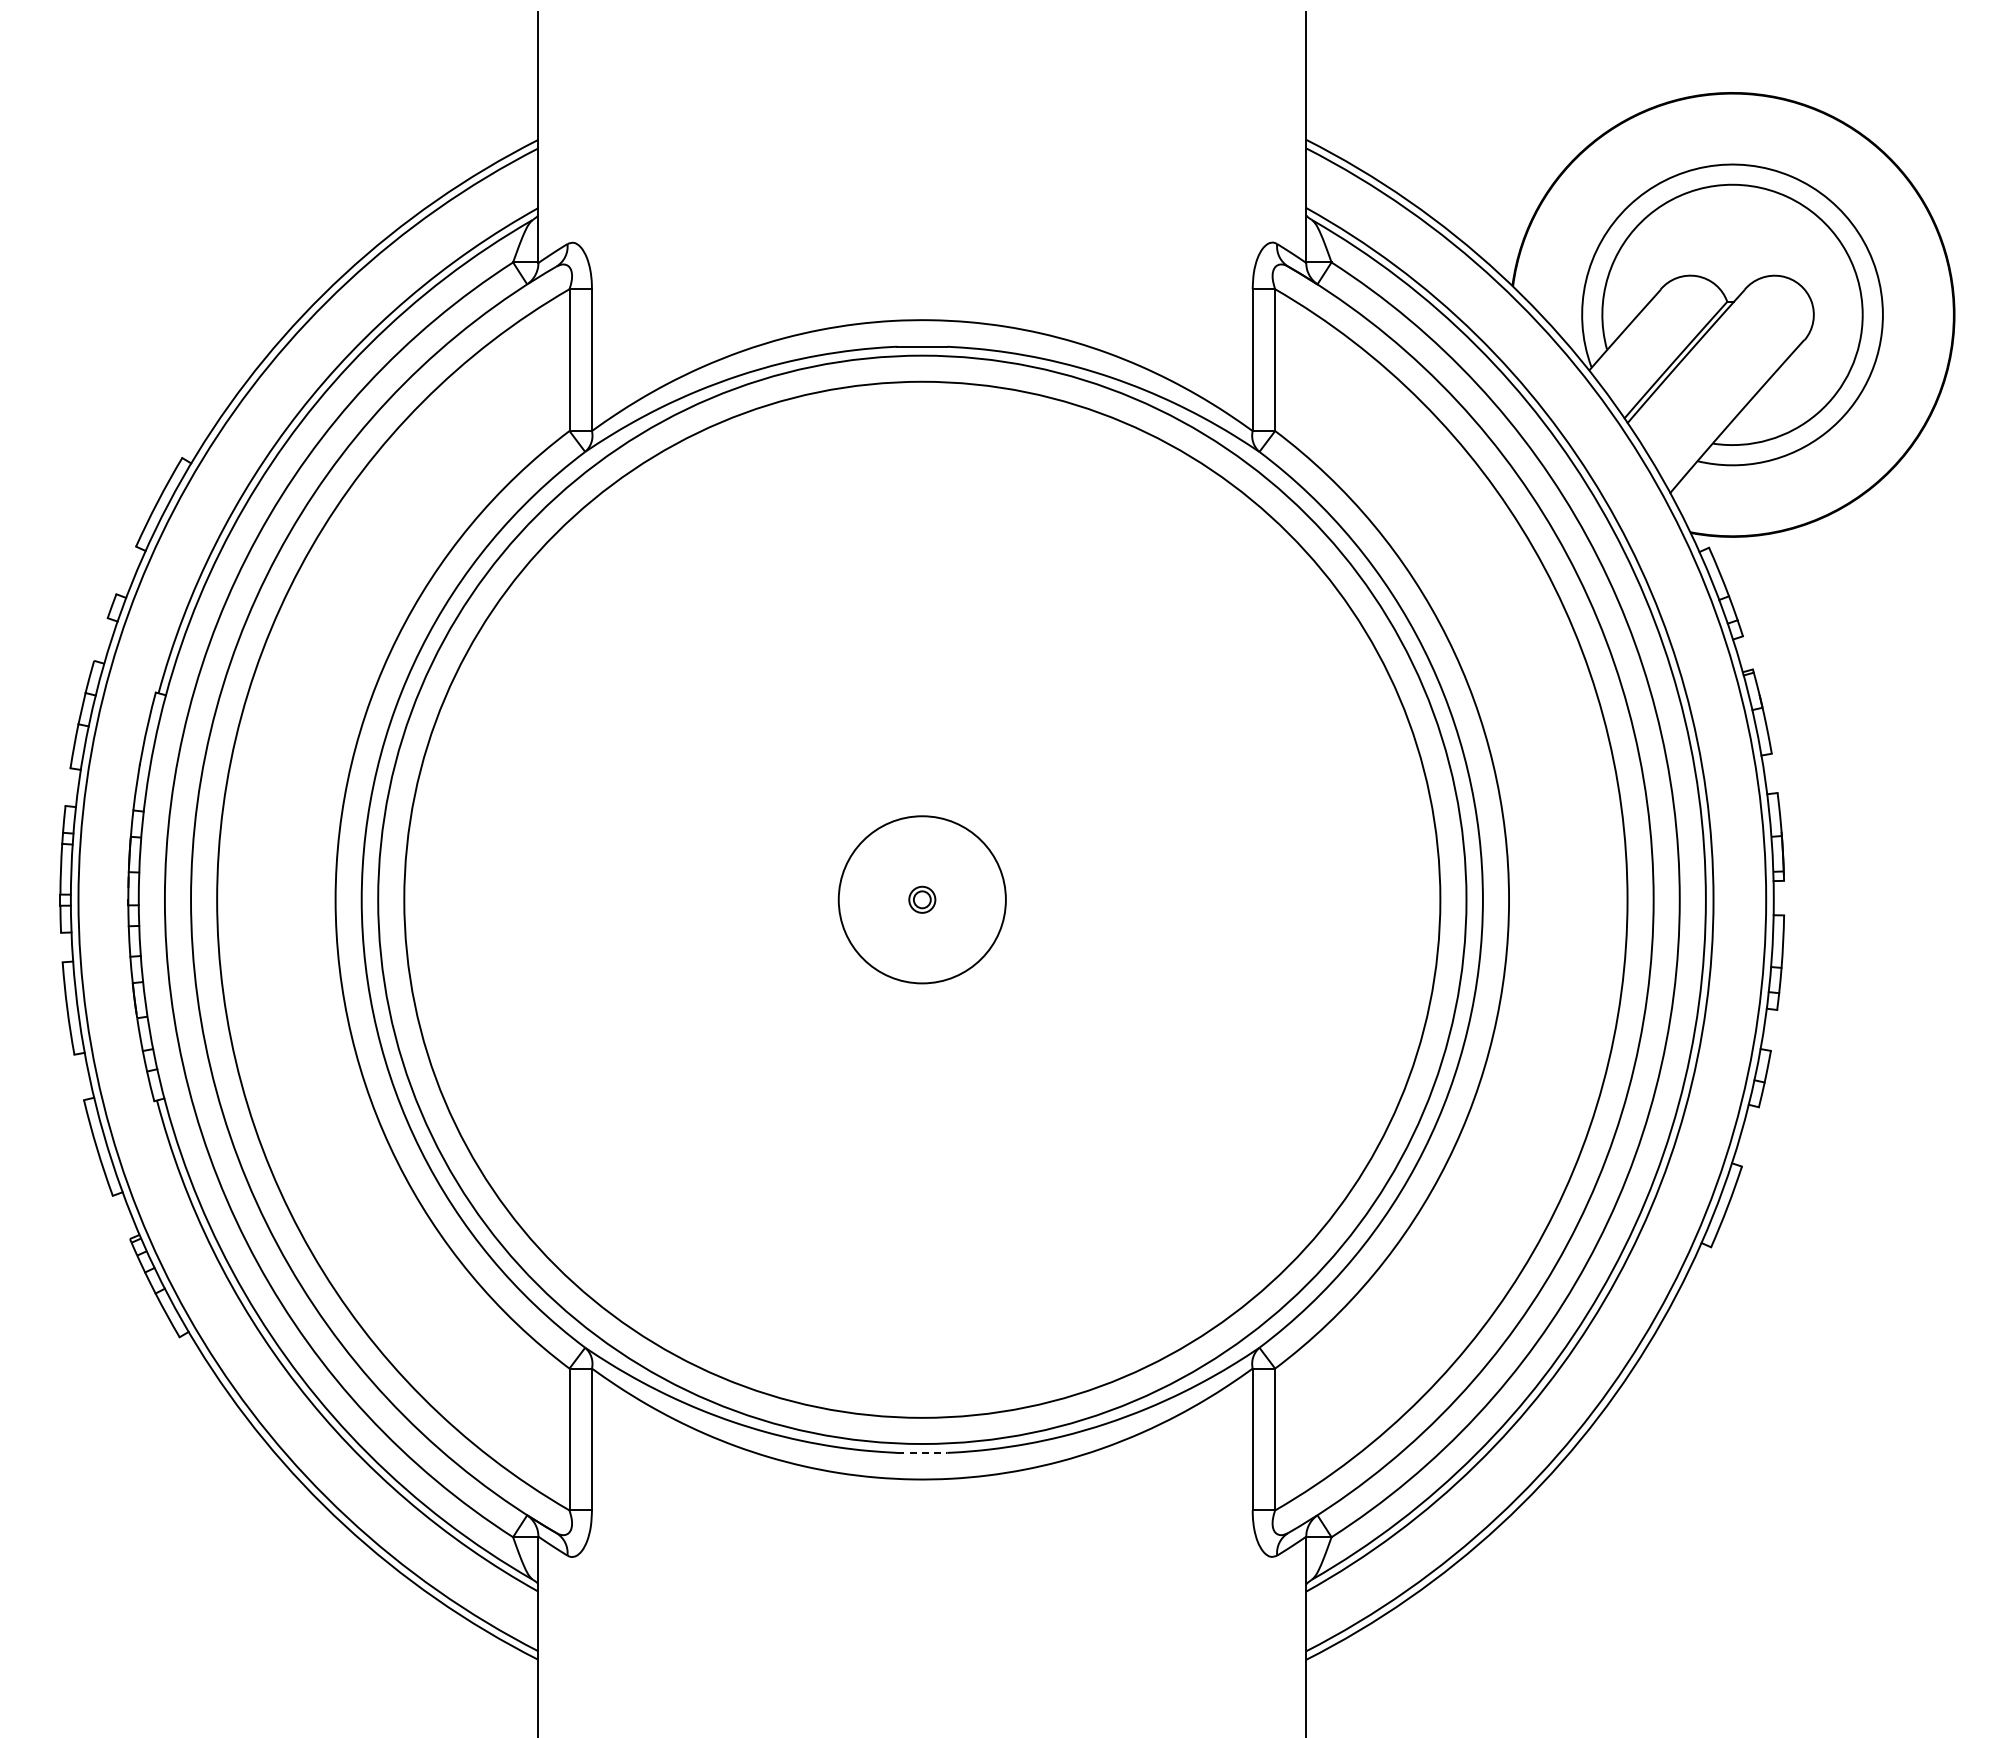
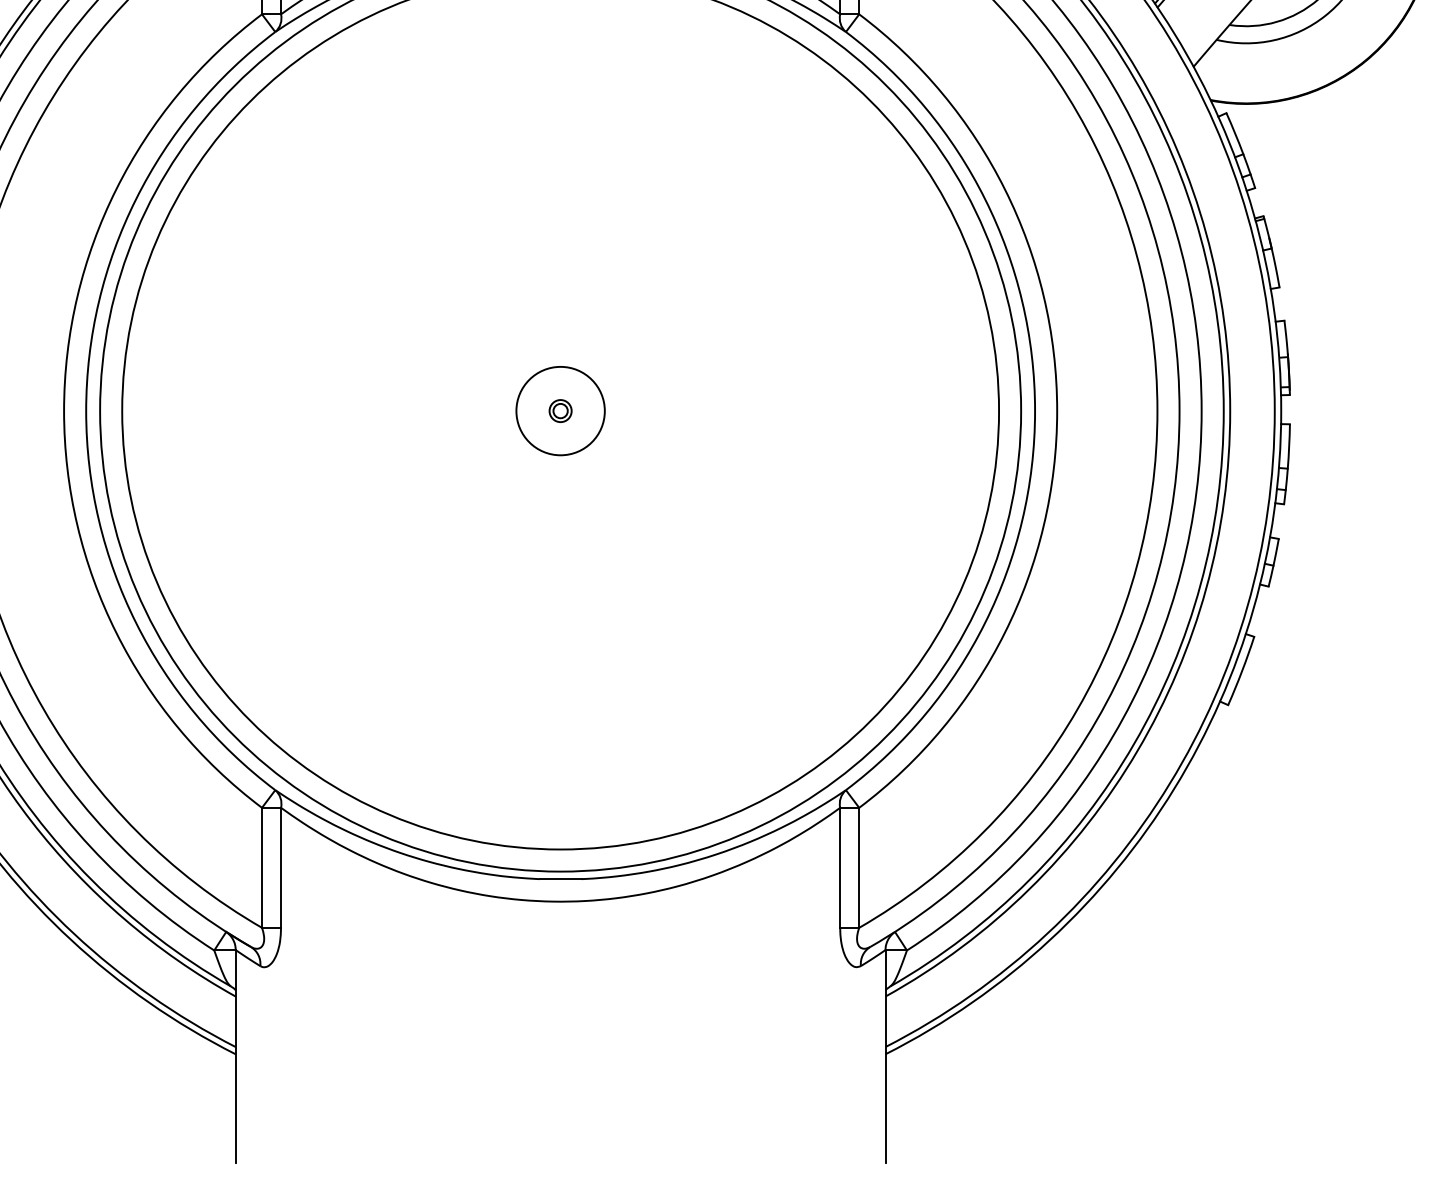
circle: (922, 899) -> (560, 410), size x0.62
line: (922, 1452) -> (560, 878), dashed -> solid

